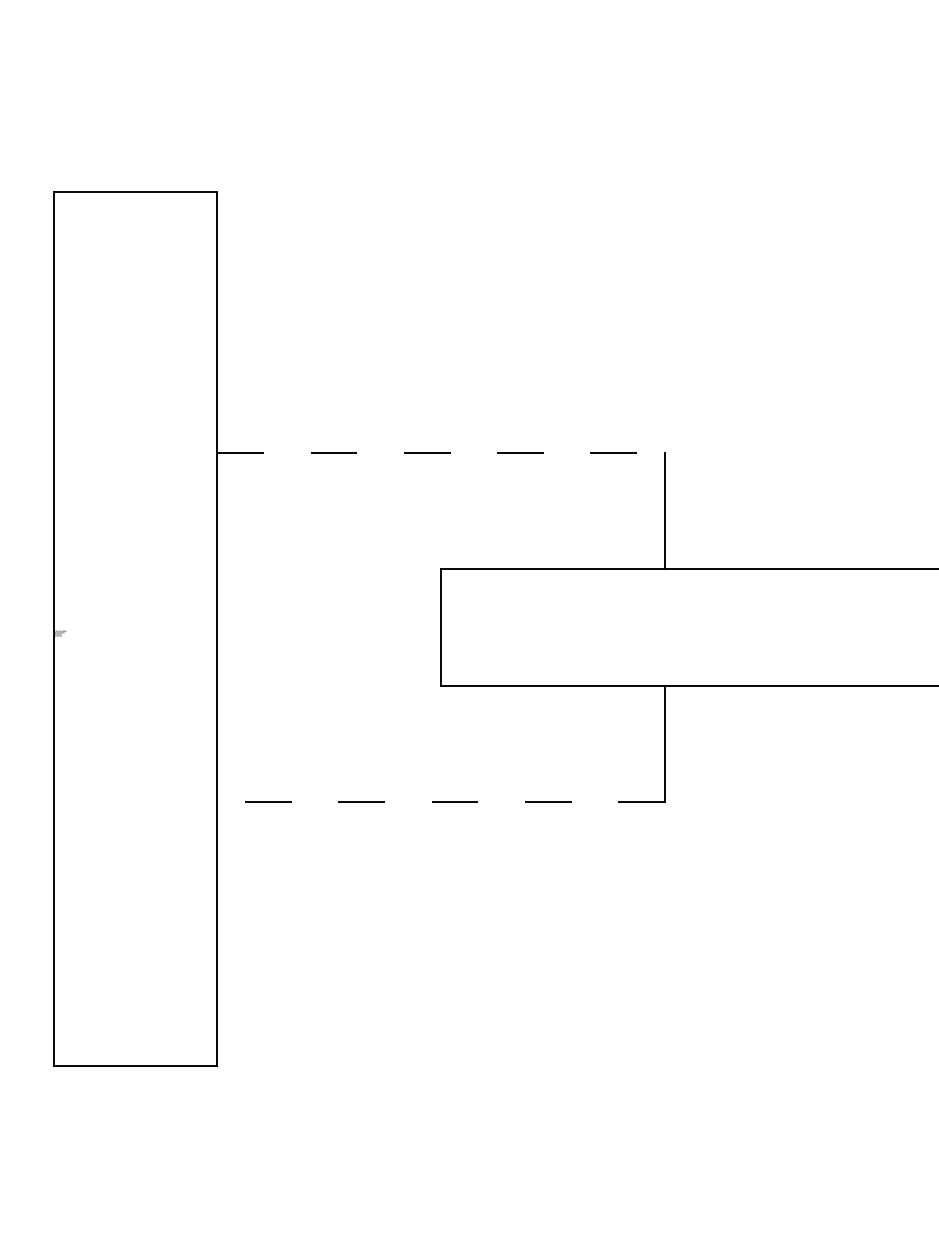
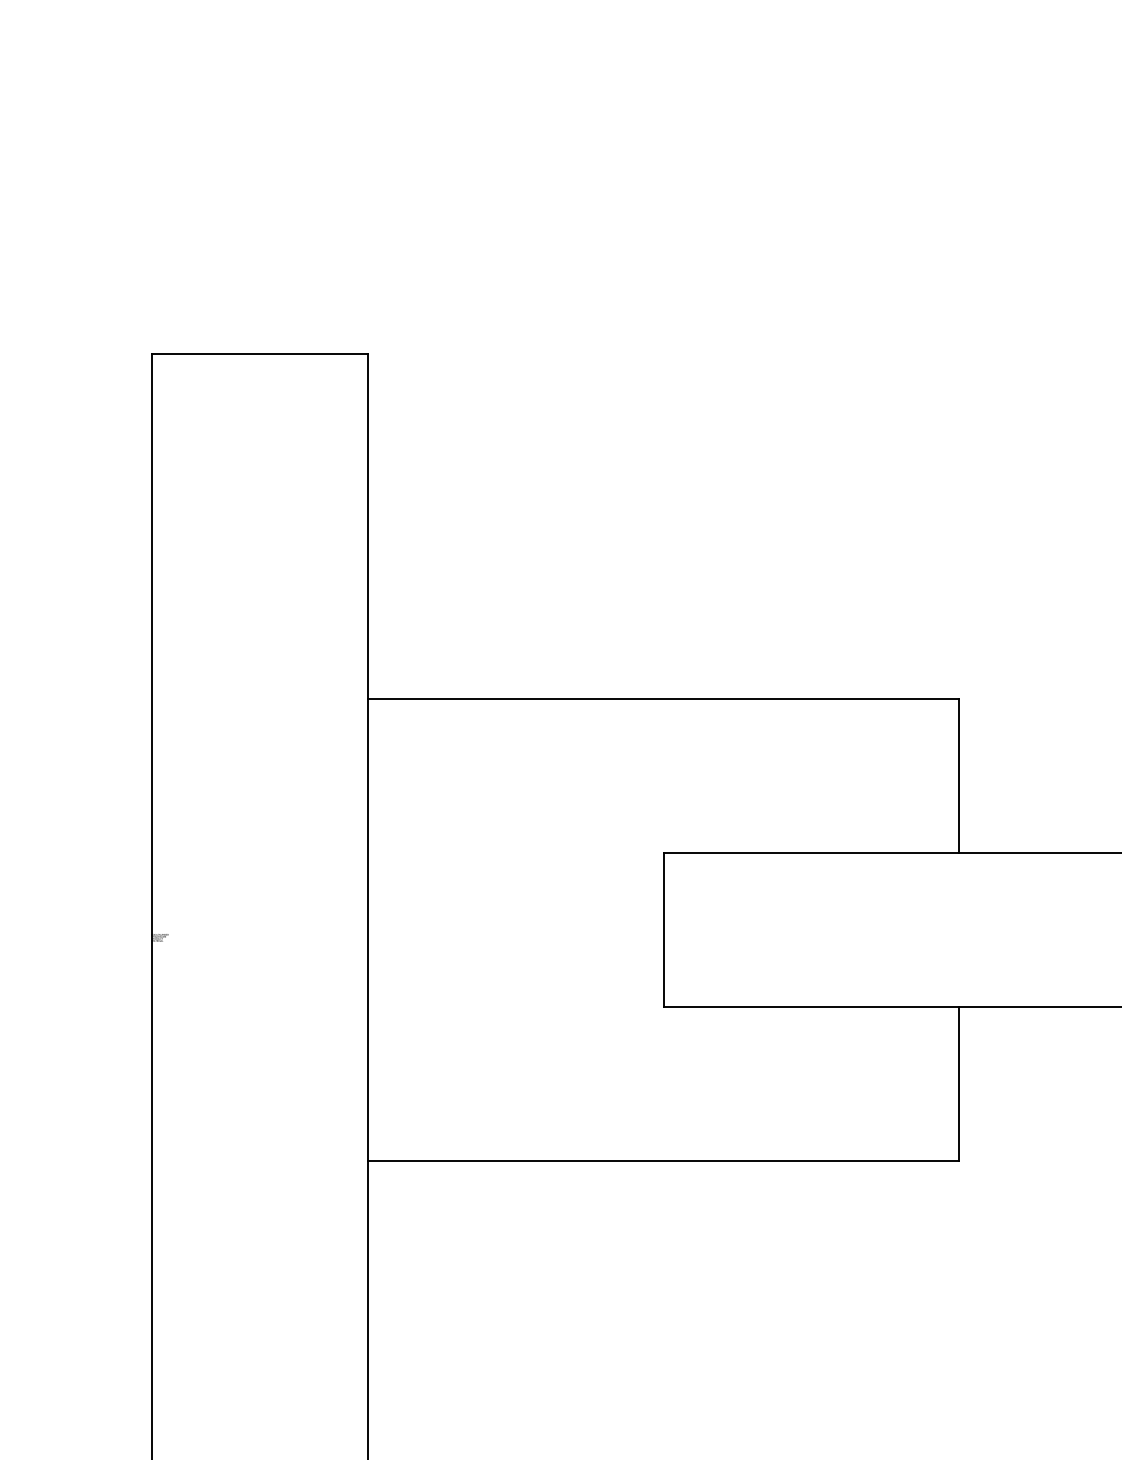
line: (441, 452) -> (664, 698), dashed -> solid
line: (441, 802) -> (664, 1161), dashed -> solid

